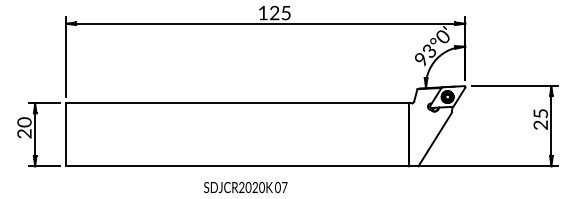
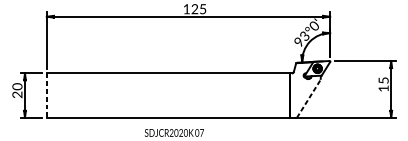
text: (540, 124) -> (383, 88), 25 -> 15
line: (66, 135) -> (47, 96), solid -> dashed
line: (435, 139) -> (308, 98), solid -> dashed

